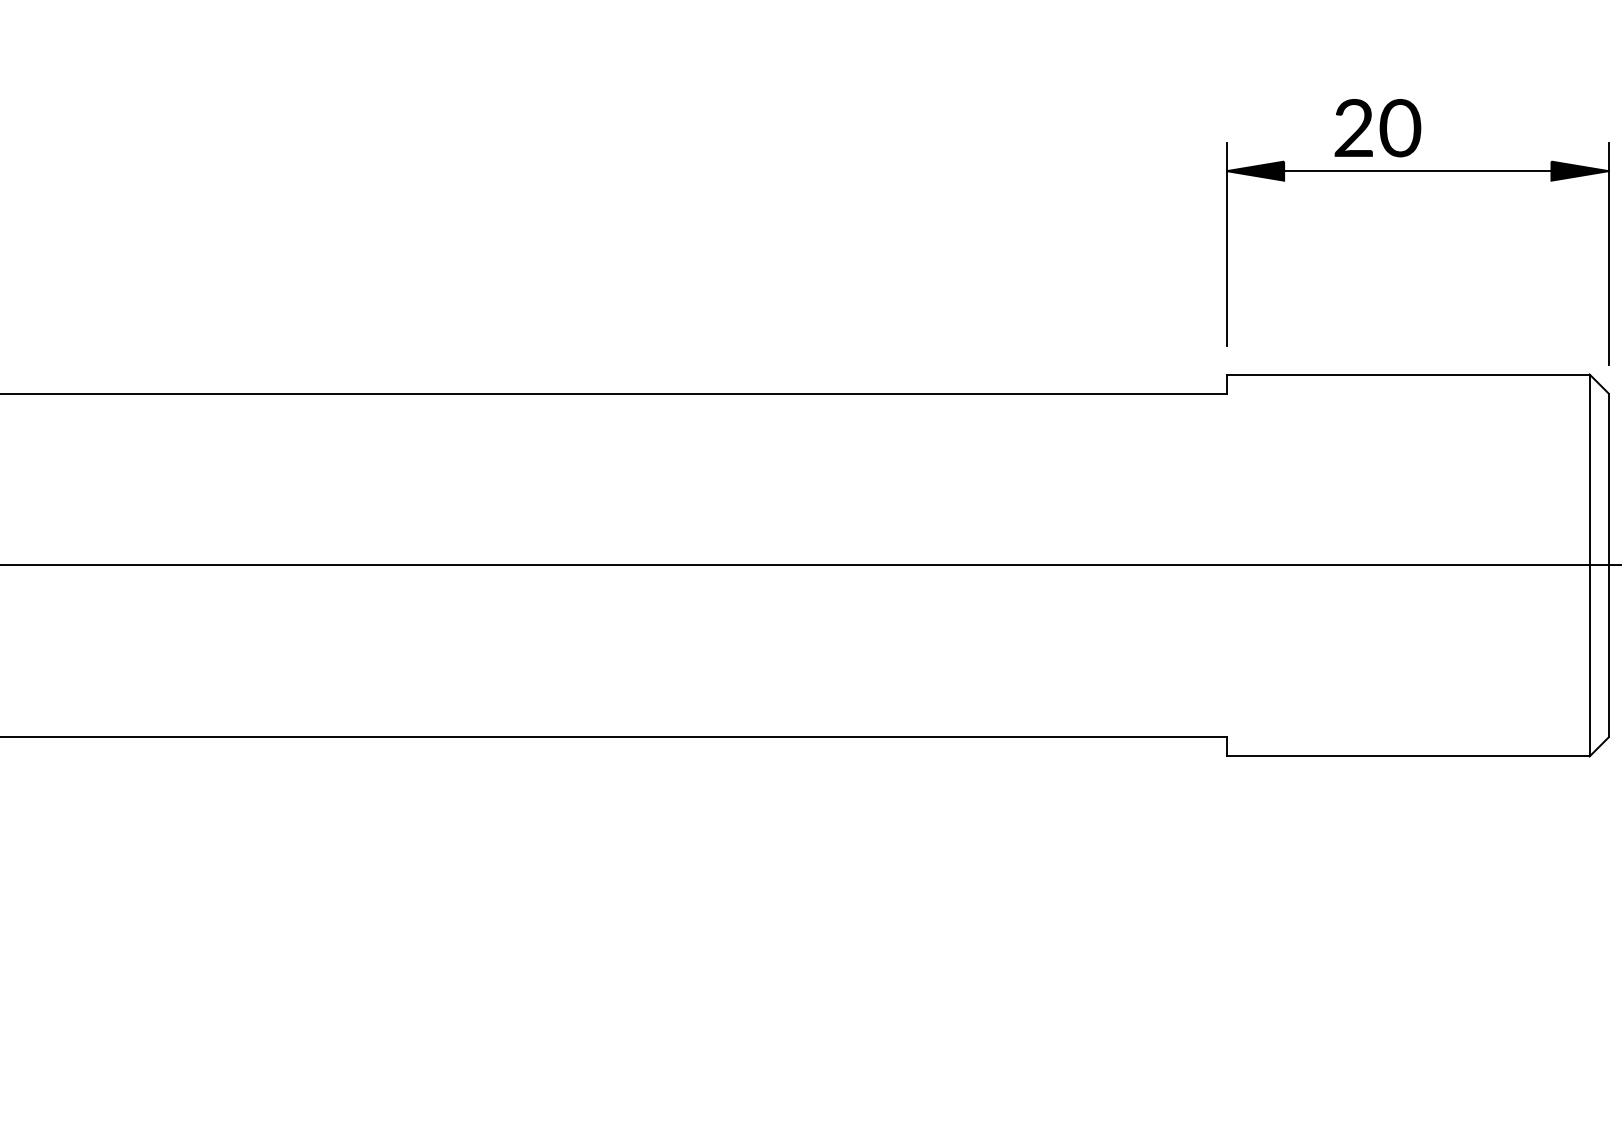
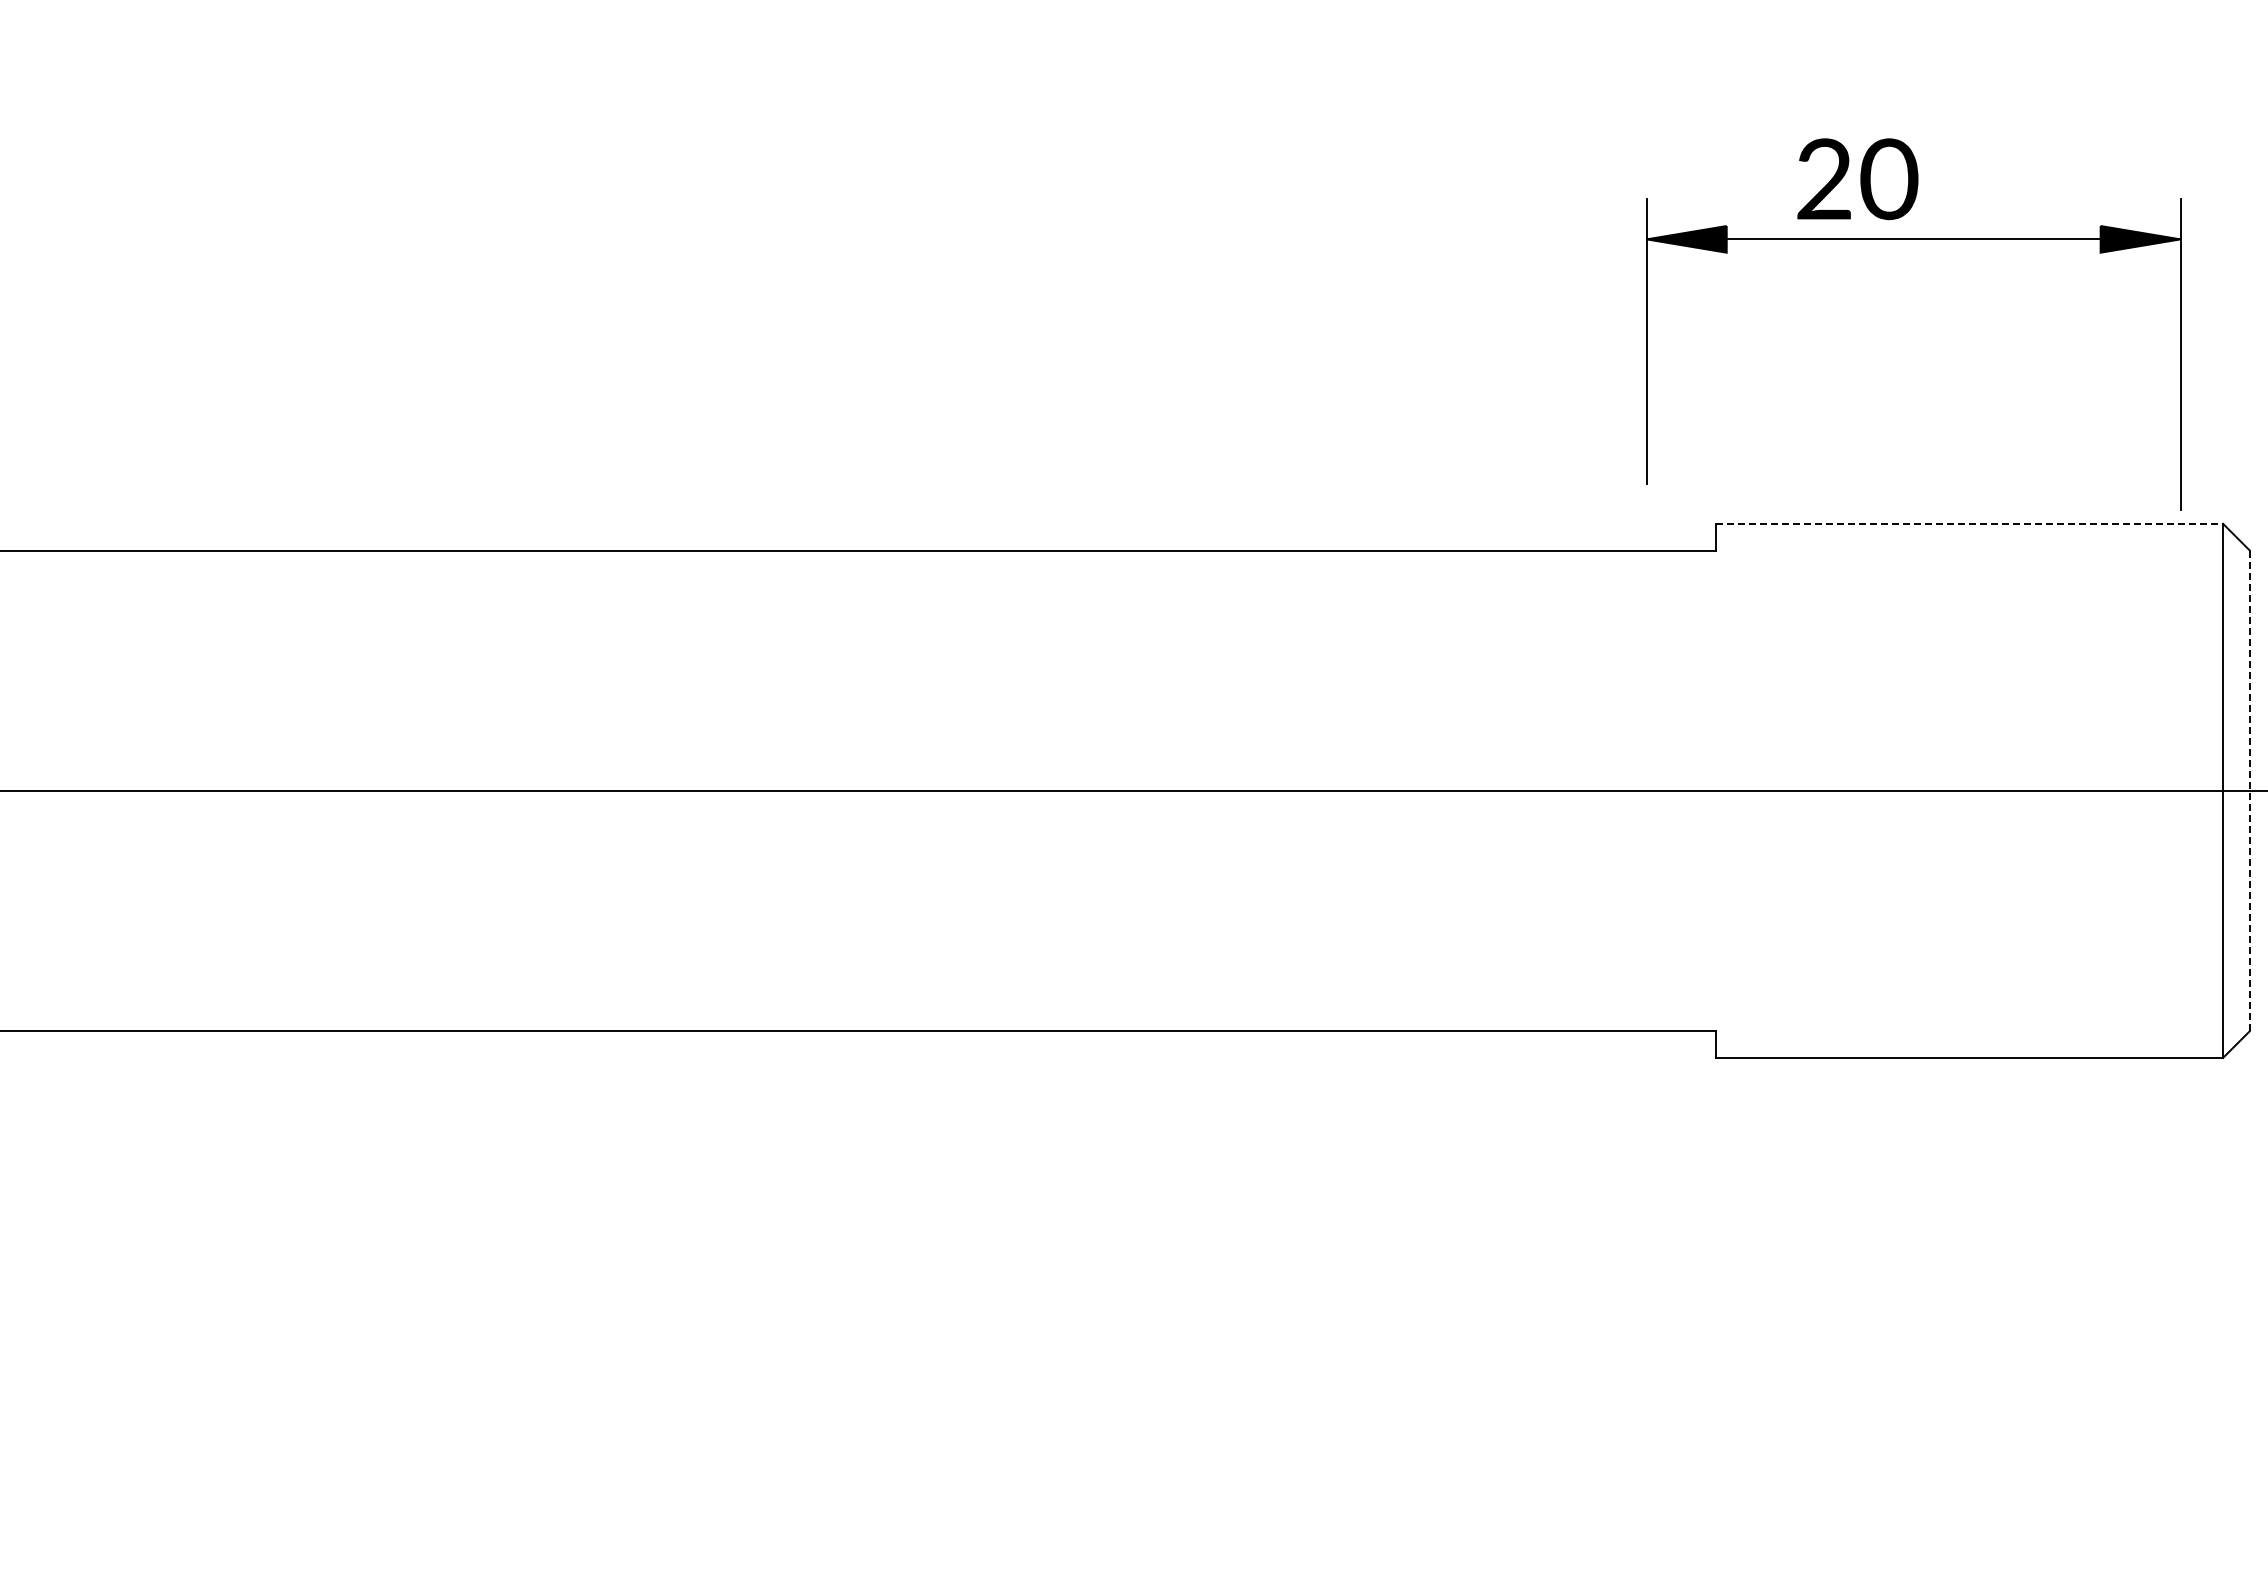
part: (1417, 171) -> (1913, 239), moved
line: (1408, 374) -> (1969, 523), solid -> dashed
line: (1608, 565) -> (2249, 790), solid -> dashed

